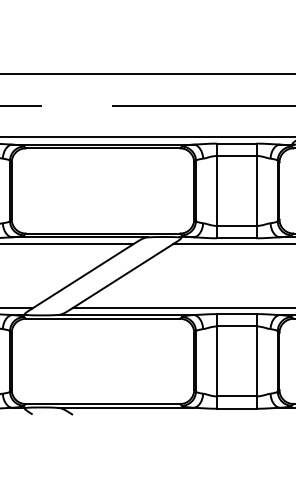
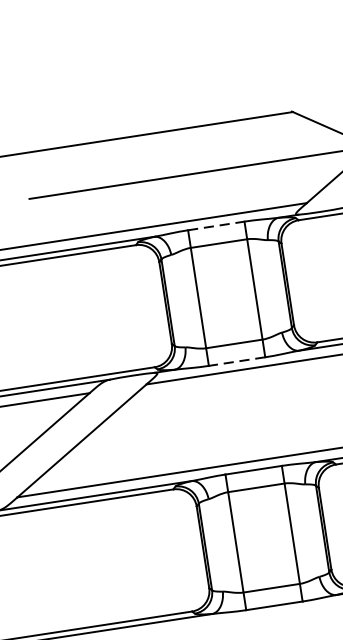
line: (236, 143) -> (215, 225), solid -> dashed
line: (236, 238) -> (236, 361), solid -> dashed

